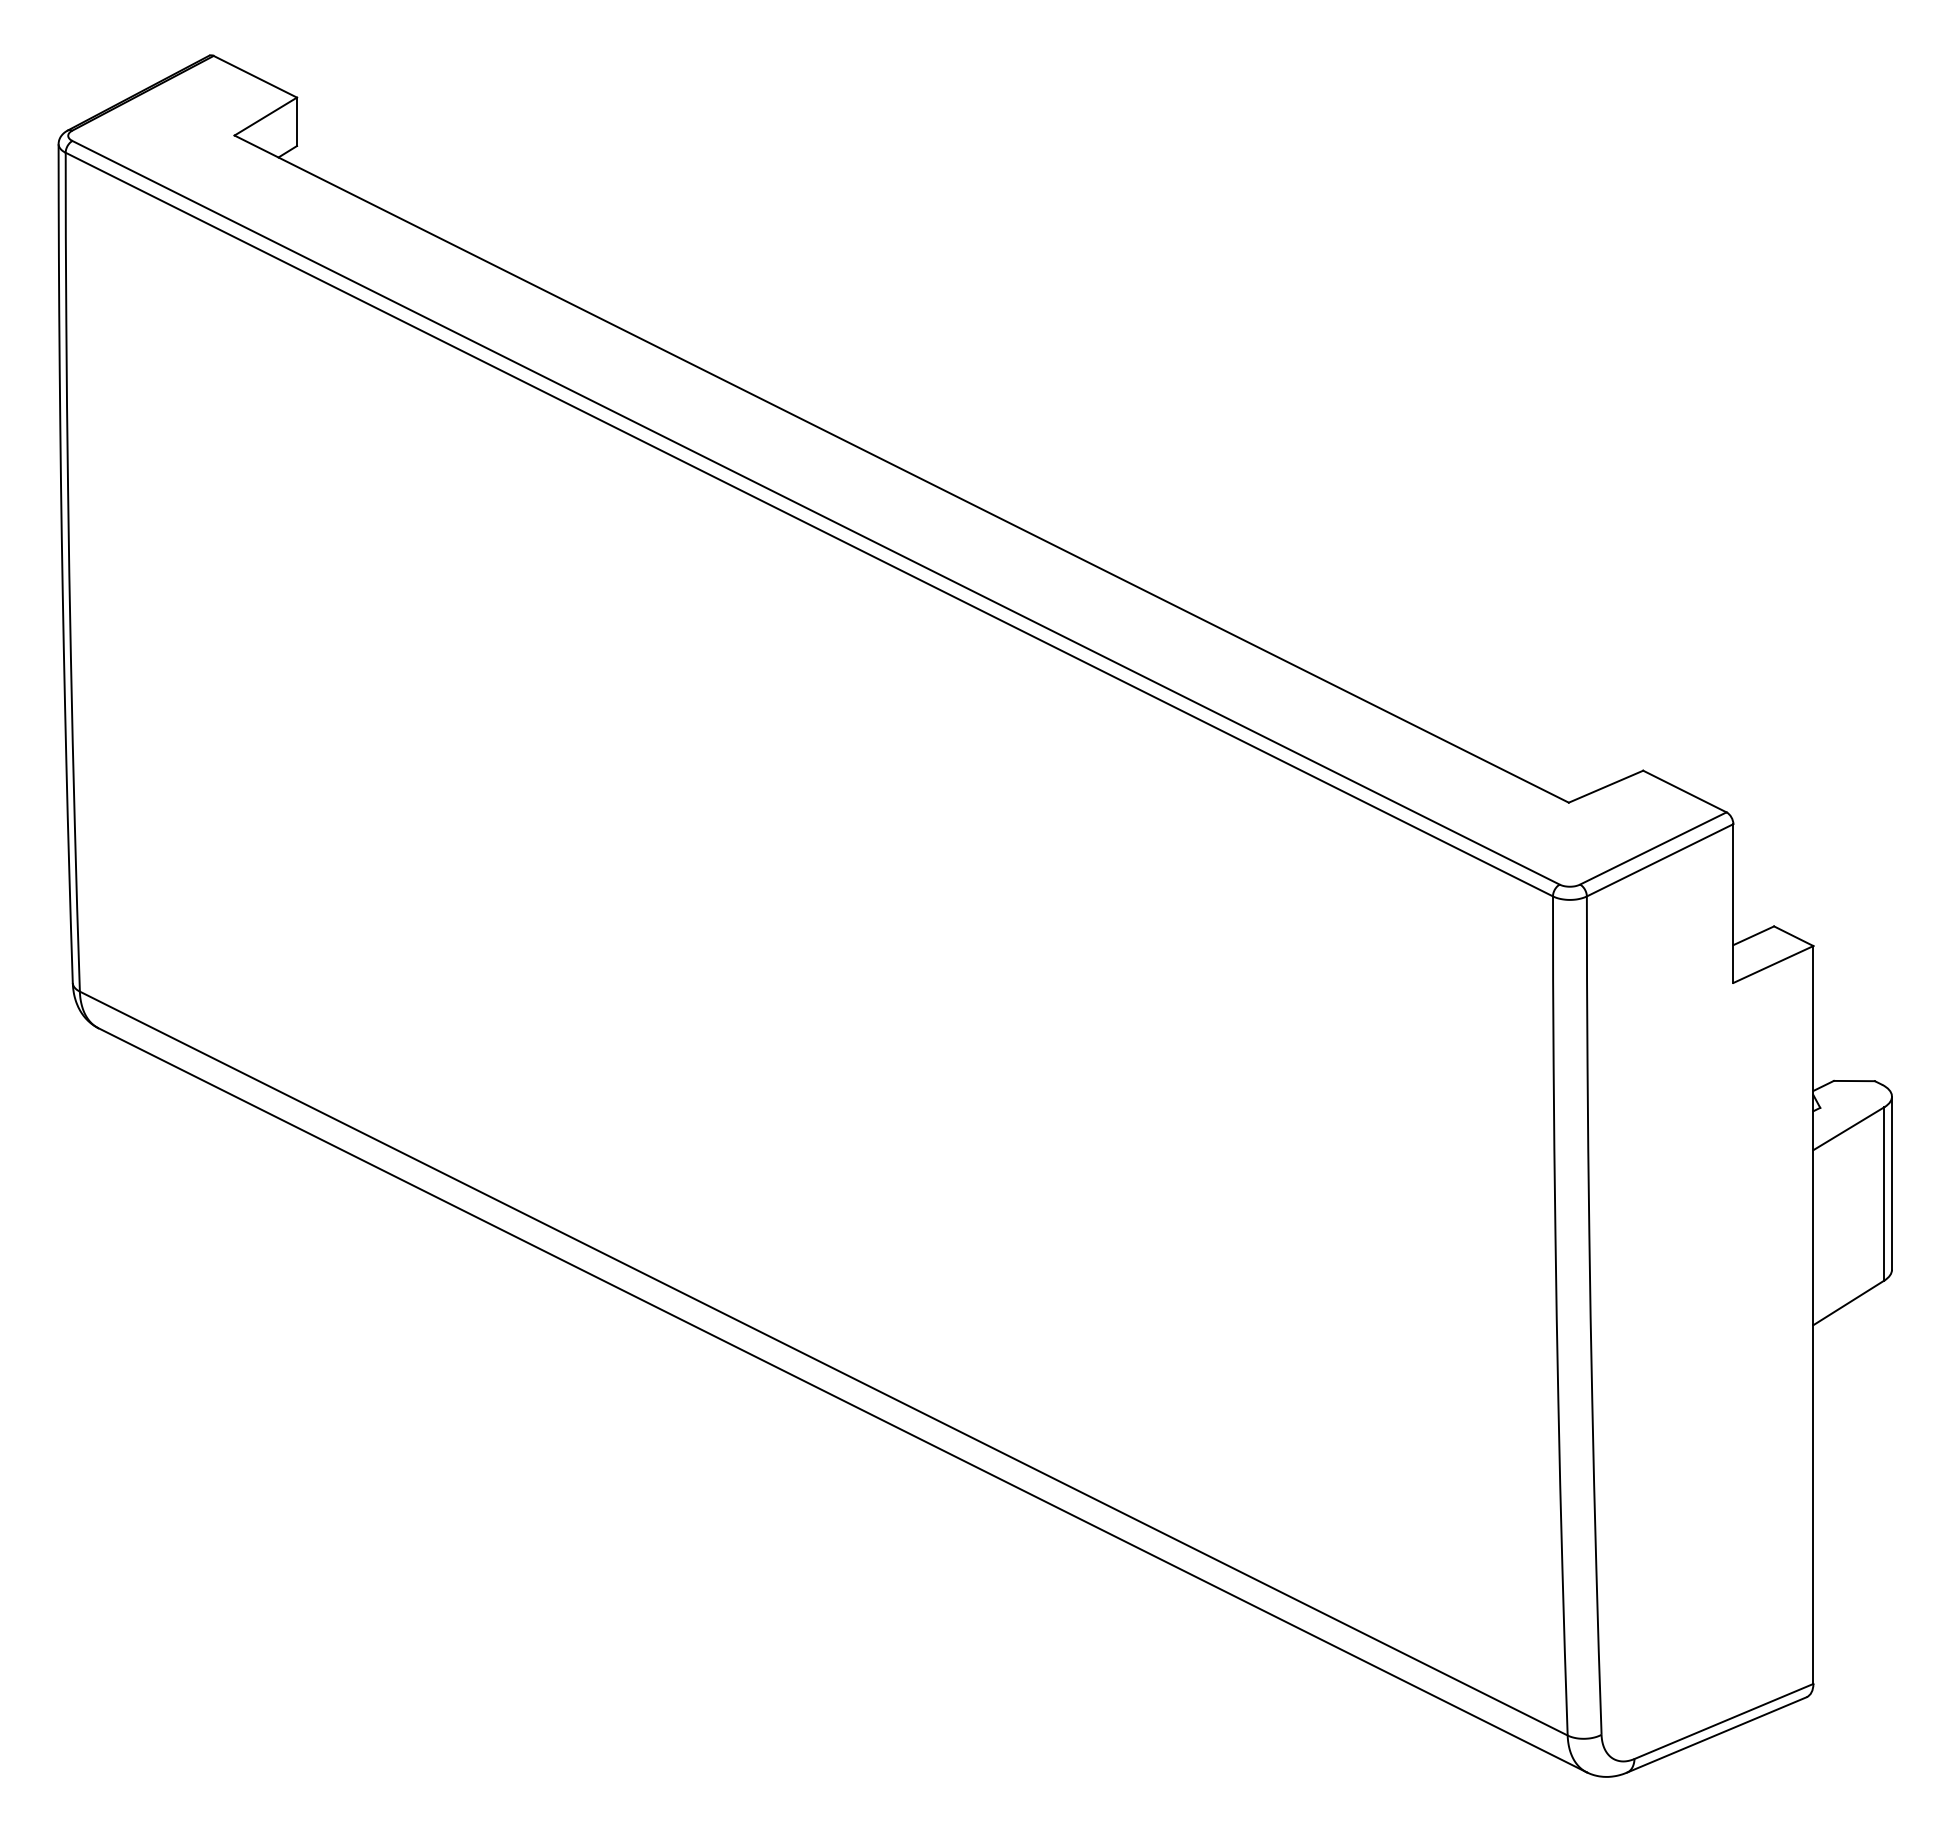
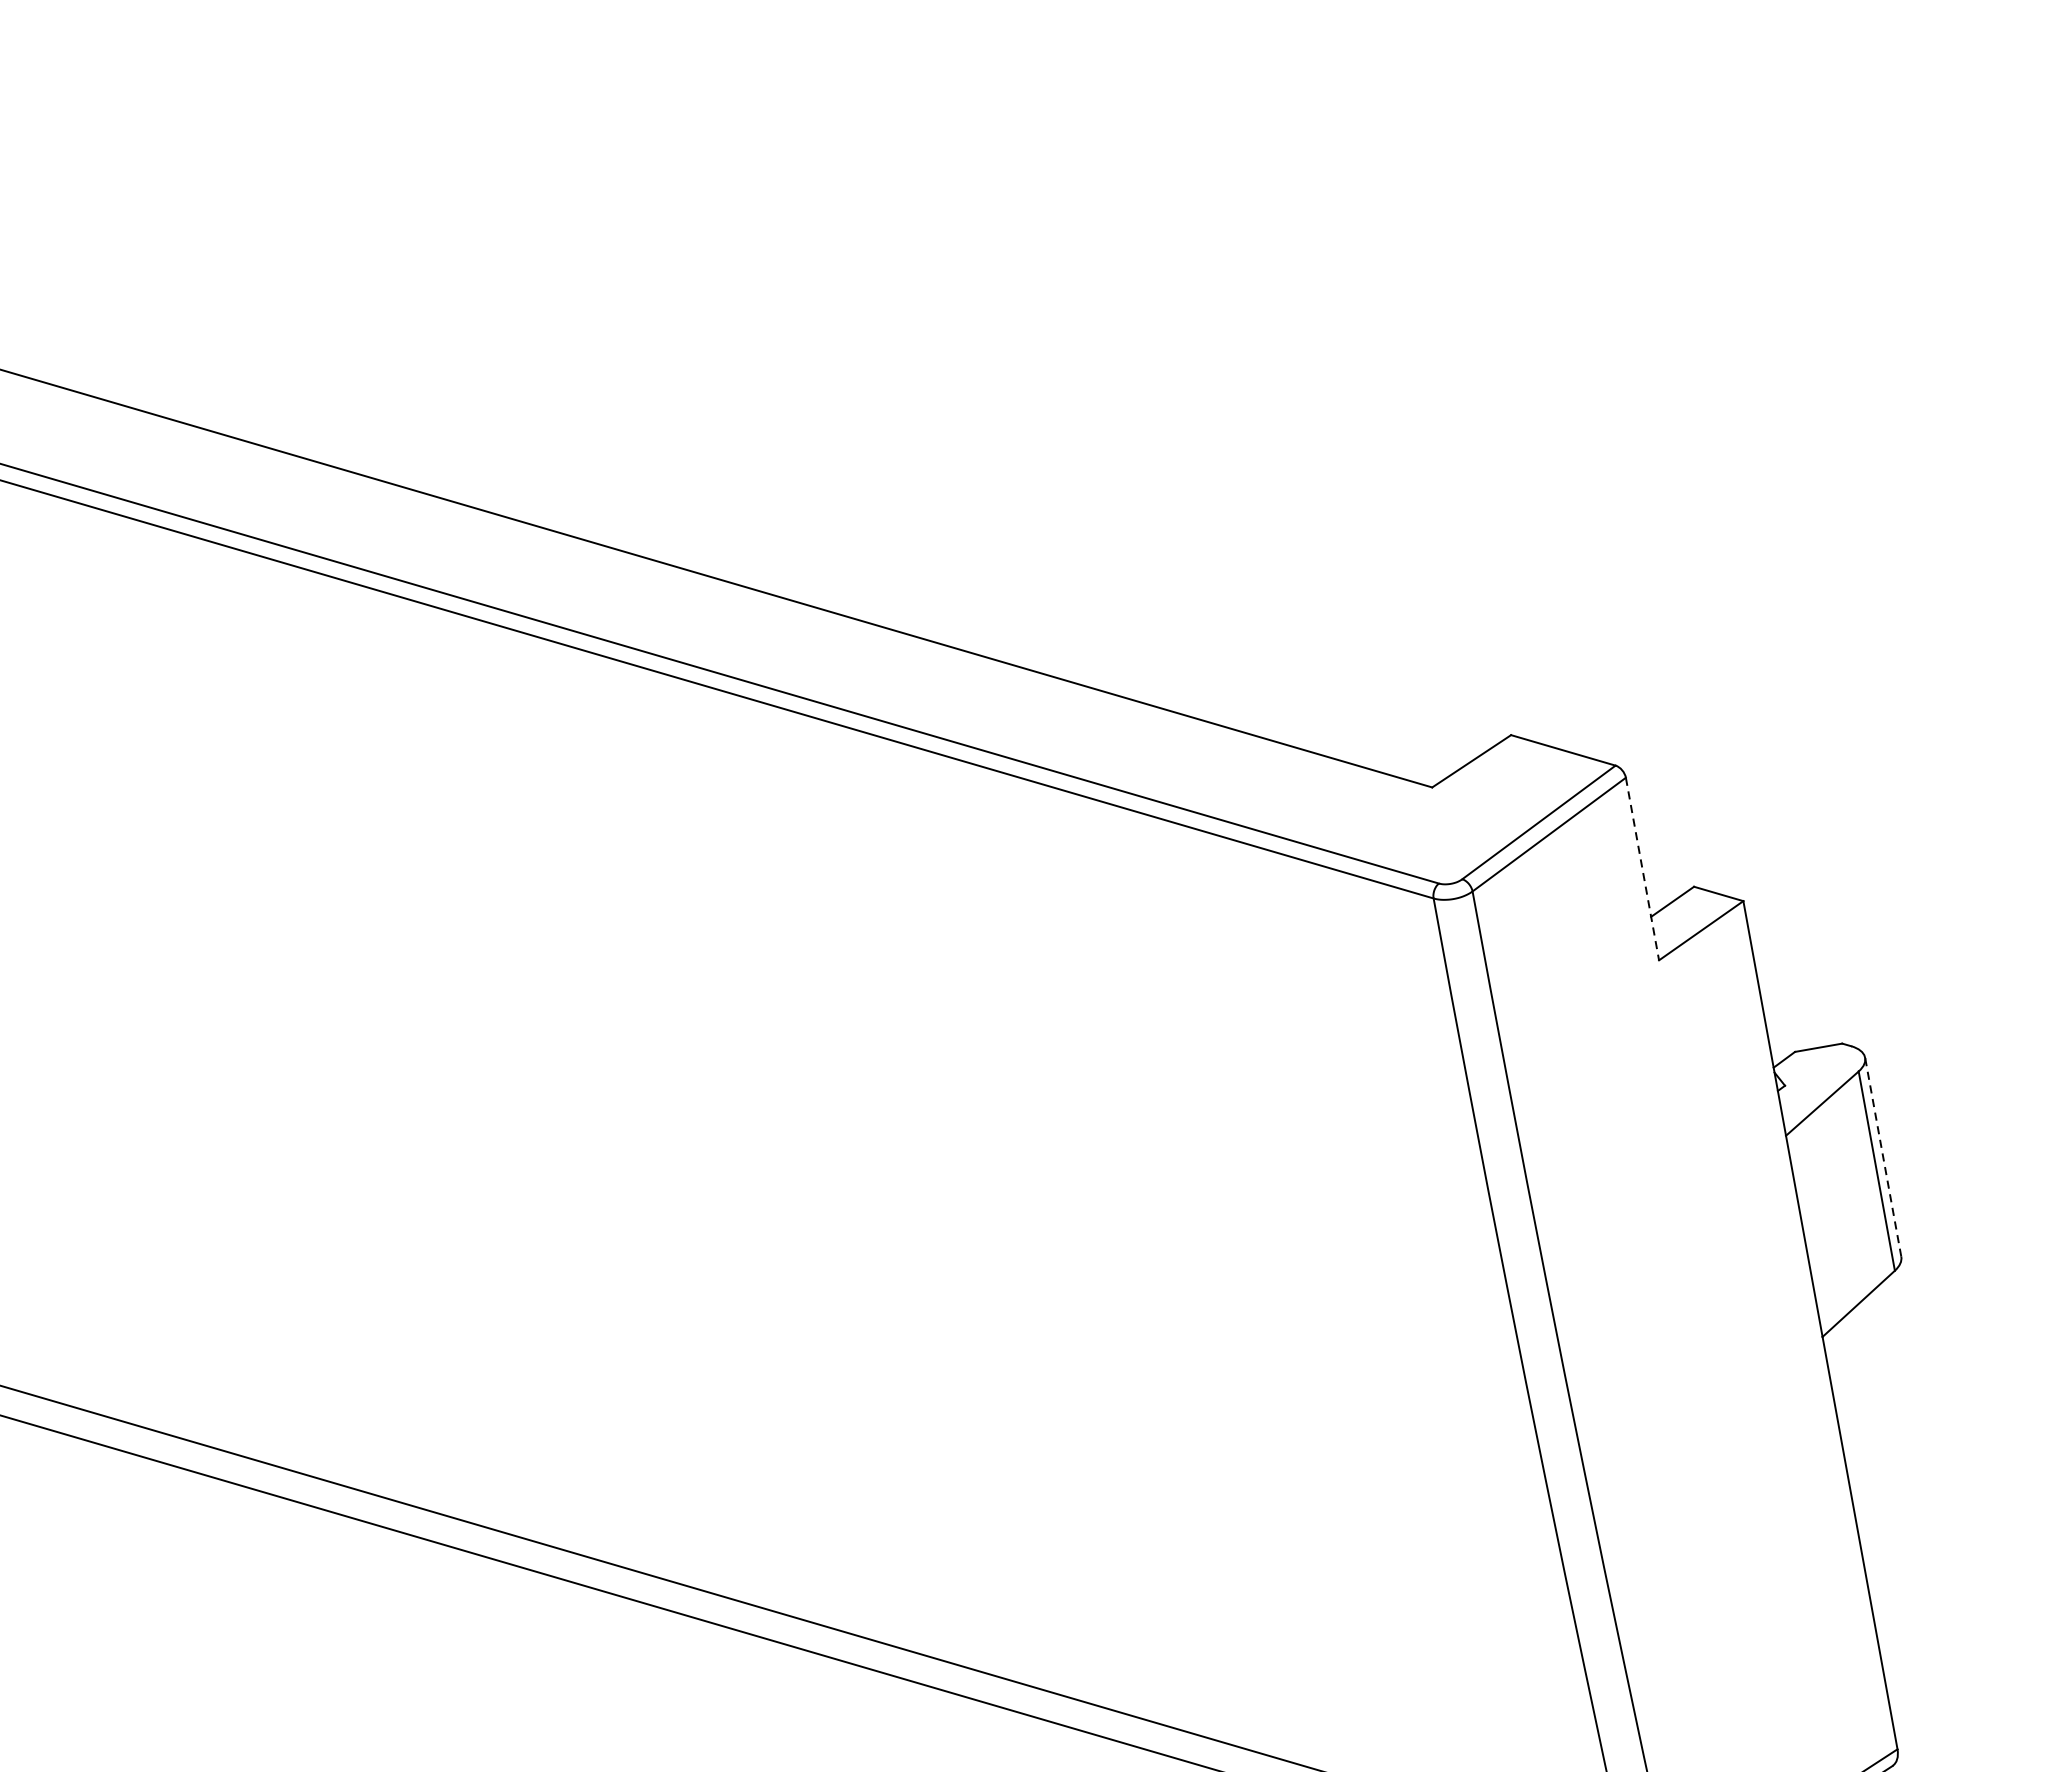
line: (1733, 904) -> (1642, 870), solid -> dashed
line: (1892, 1183) -> (1883, 1157), solid -> dashed

